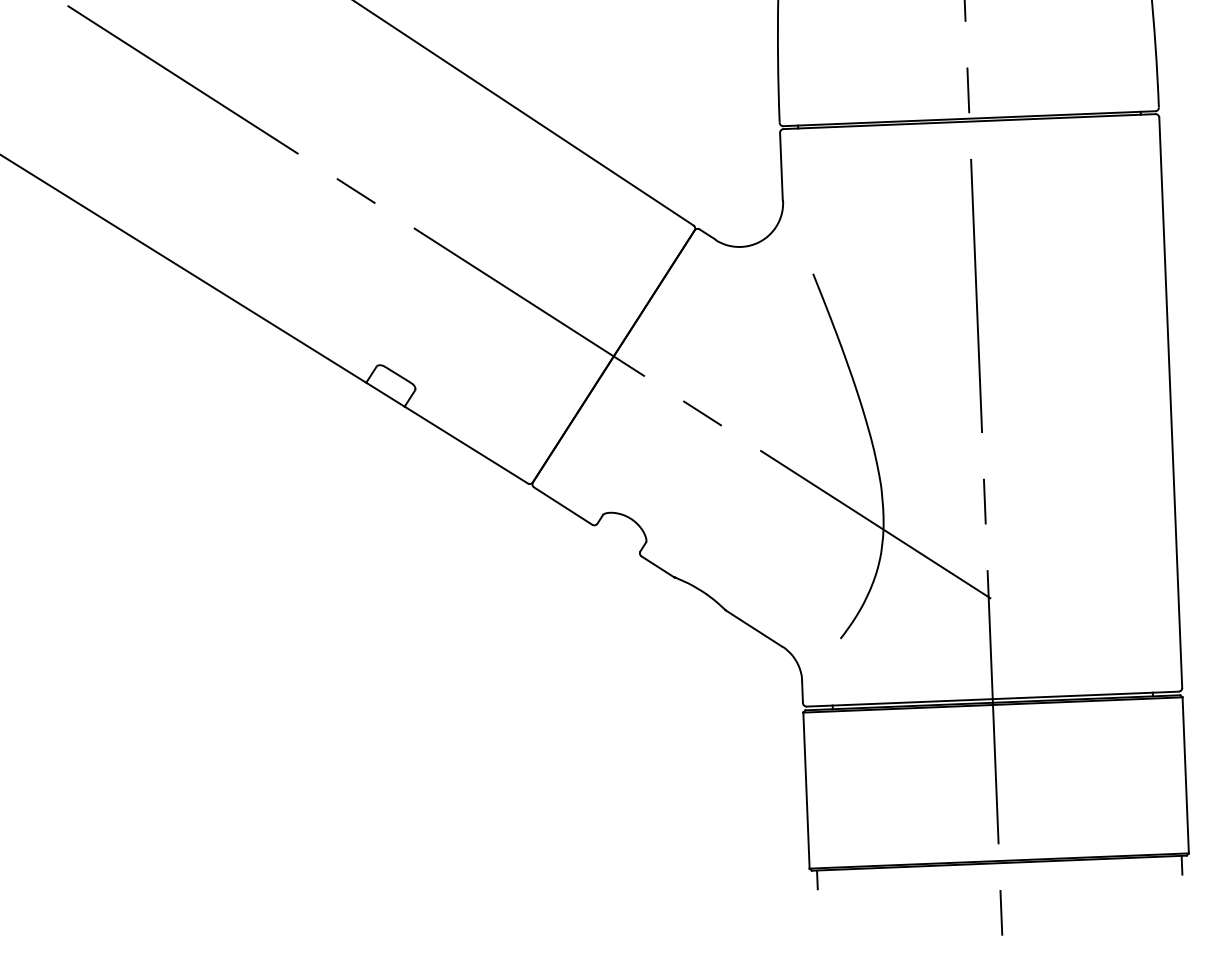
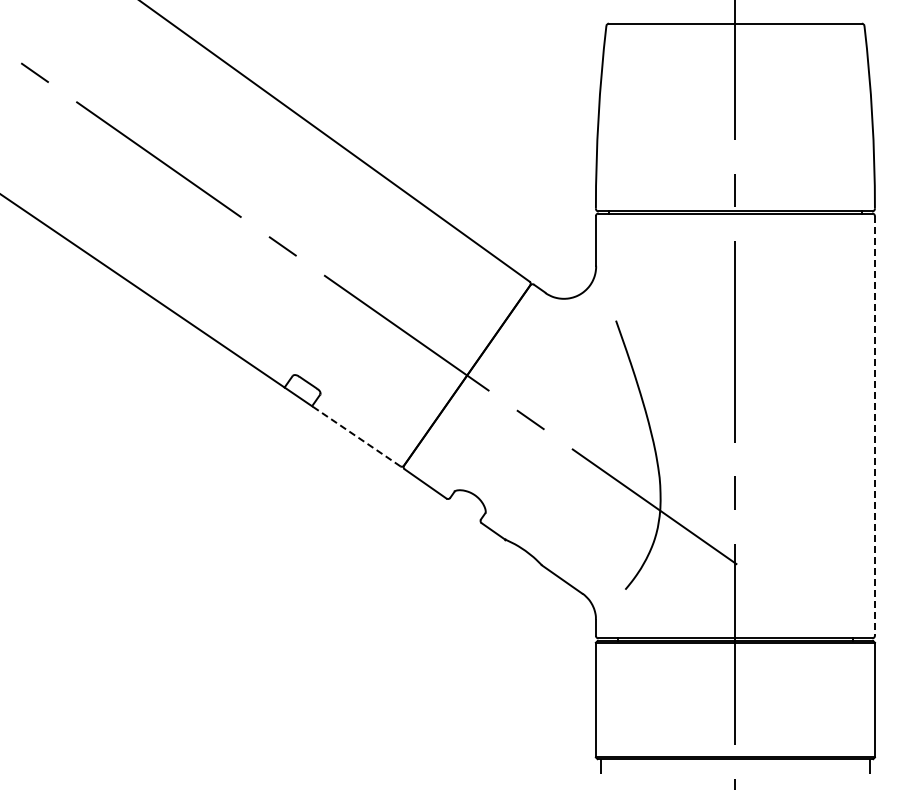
line: (1170, 402) -> (874, 425), solid -> dashed
line: (466, 445) -> (356, 436), solid -> dashed

